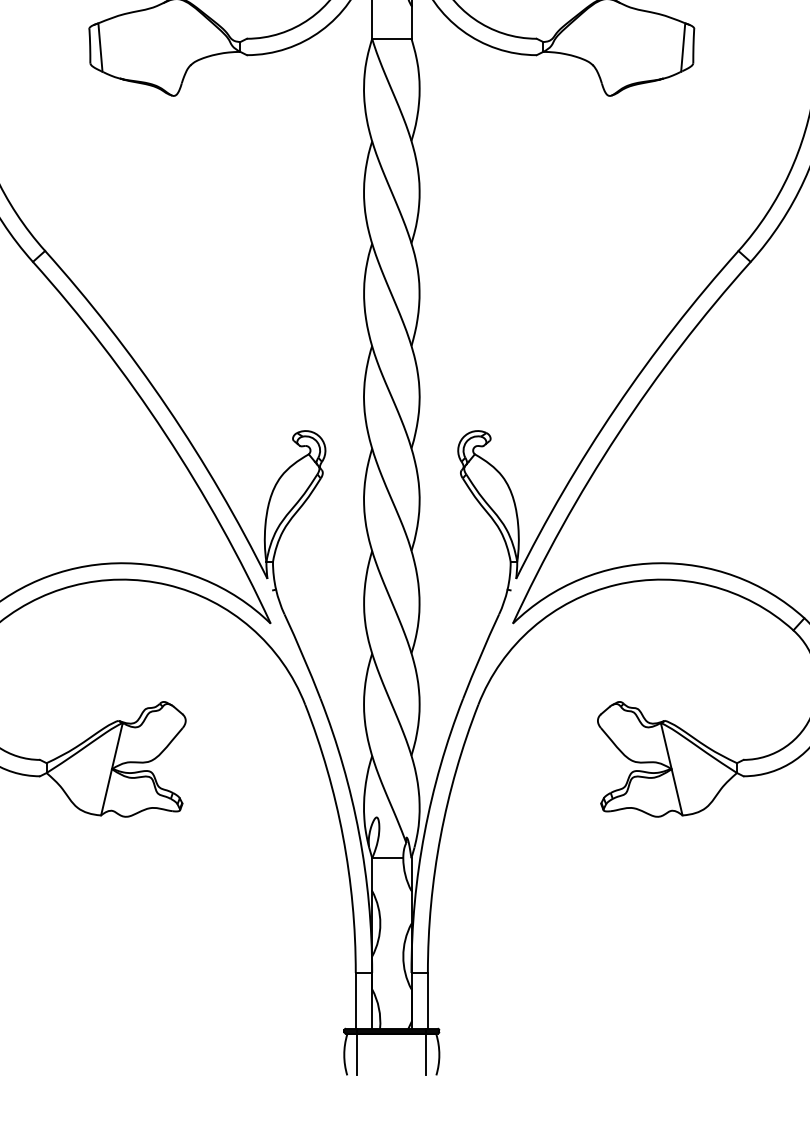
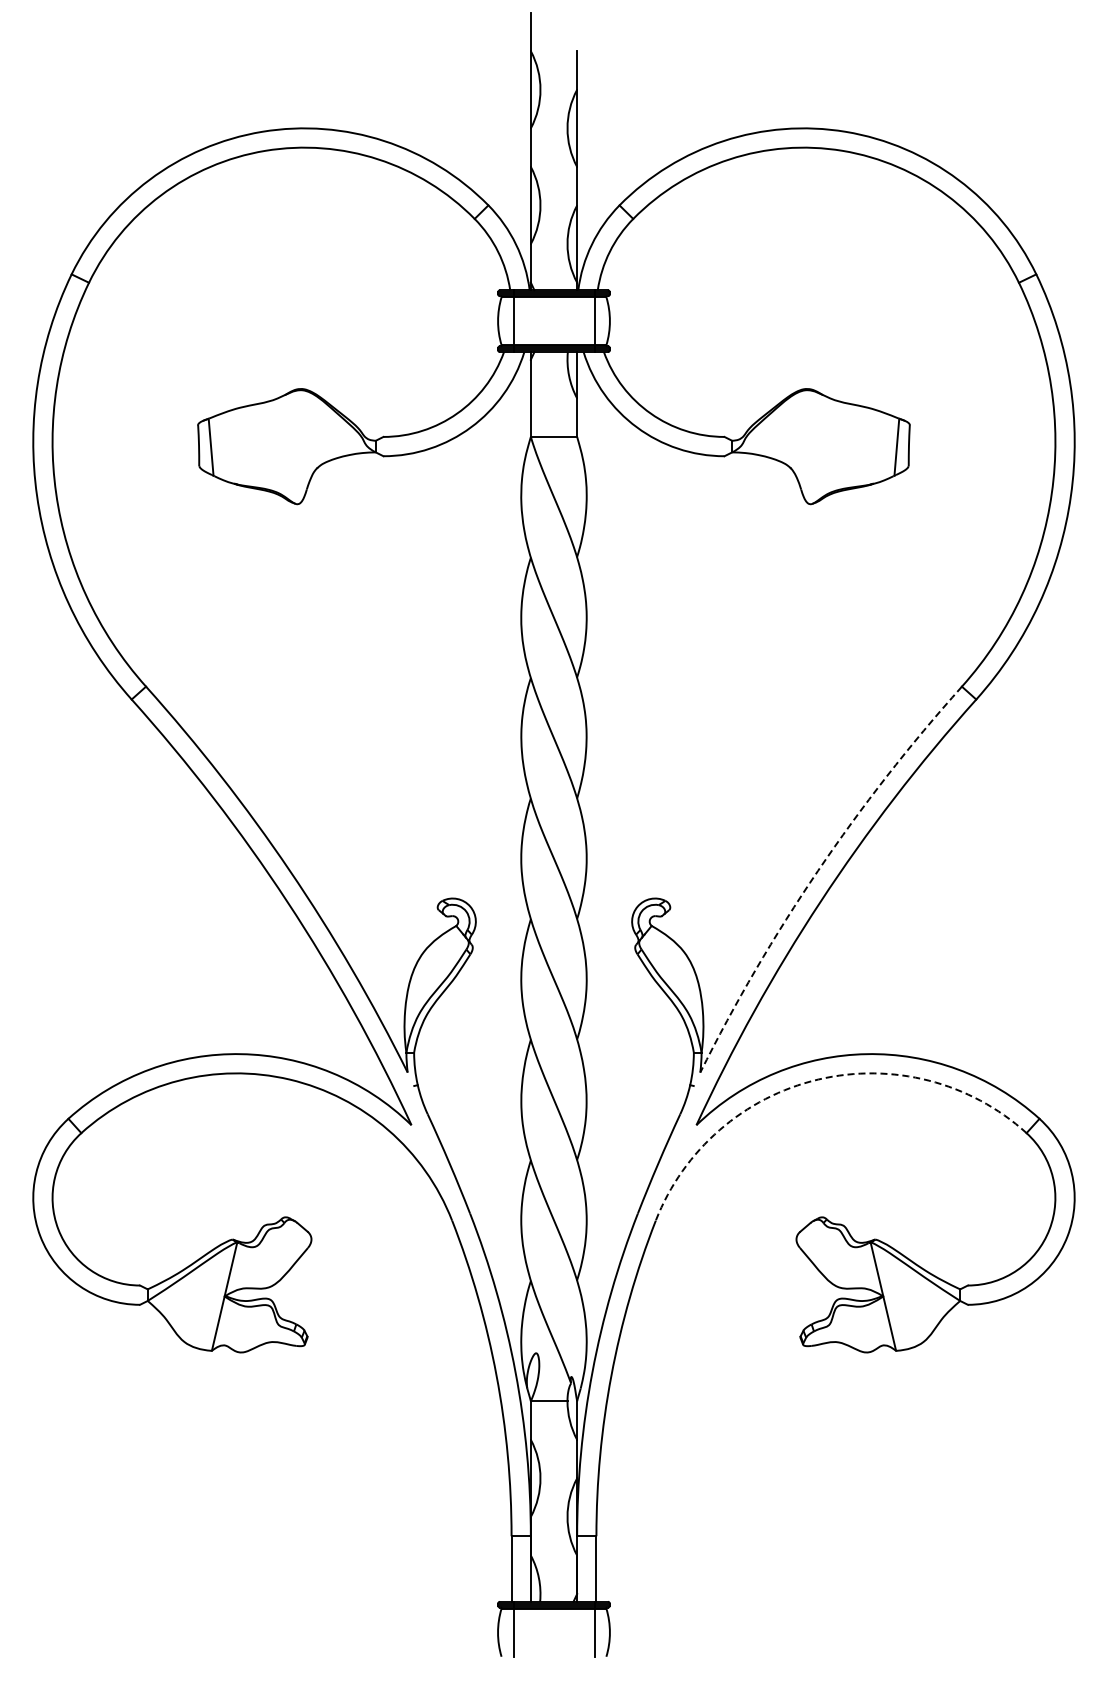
arc: (616, 407) -> (818, 870), solid -> dashed
arc: (616, 584) -> (818, 1079), solid -> dashed

